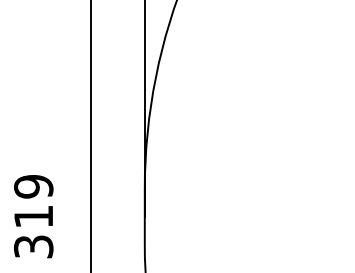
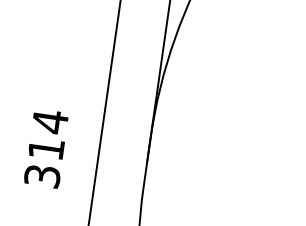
text: (33, 186) -> (50, 121), 319 -> 314

